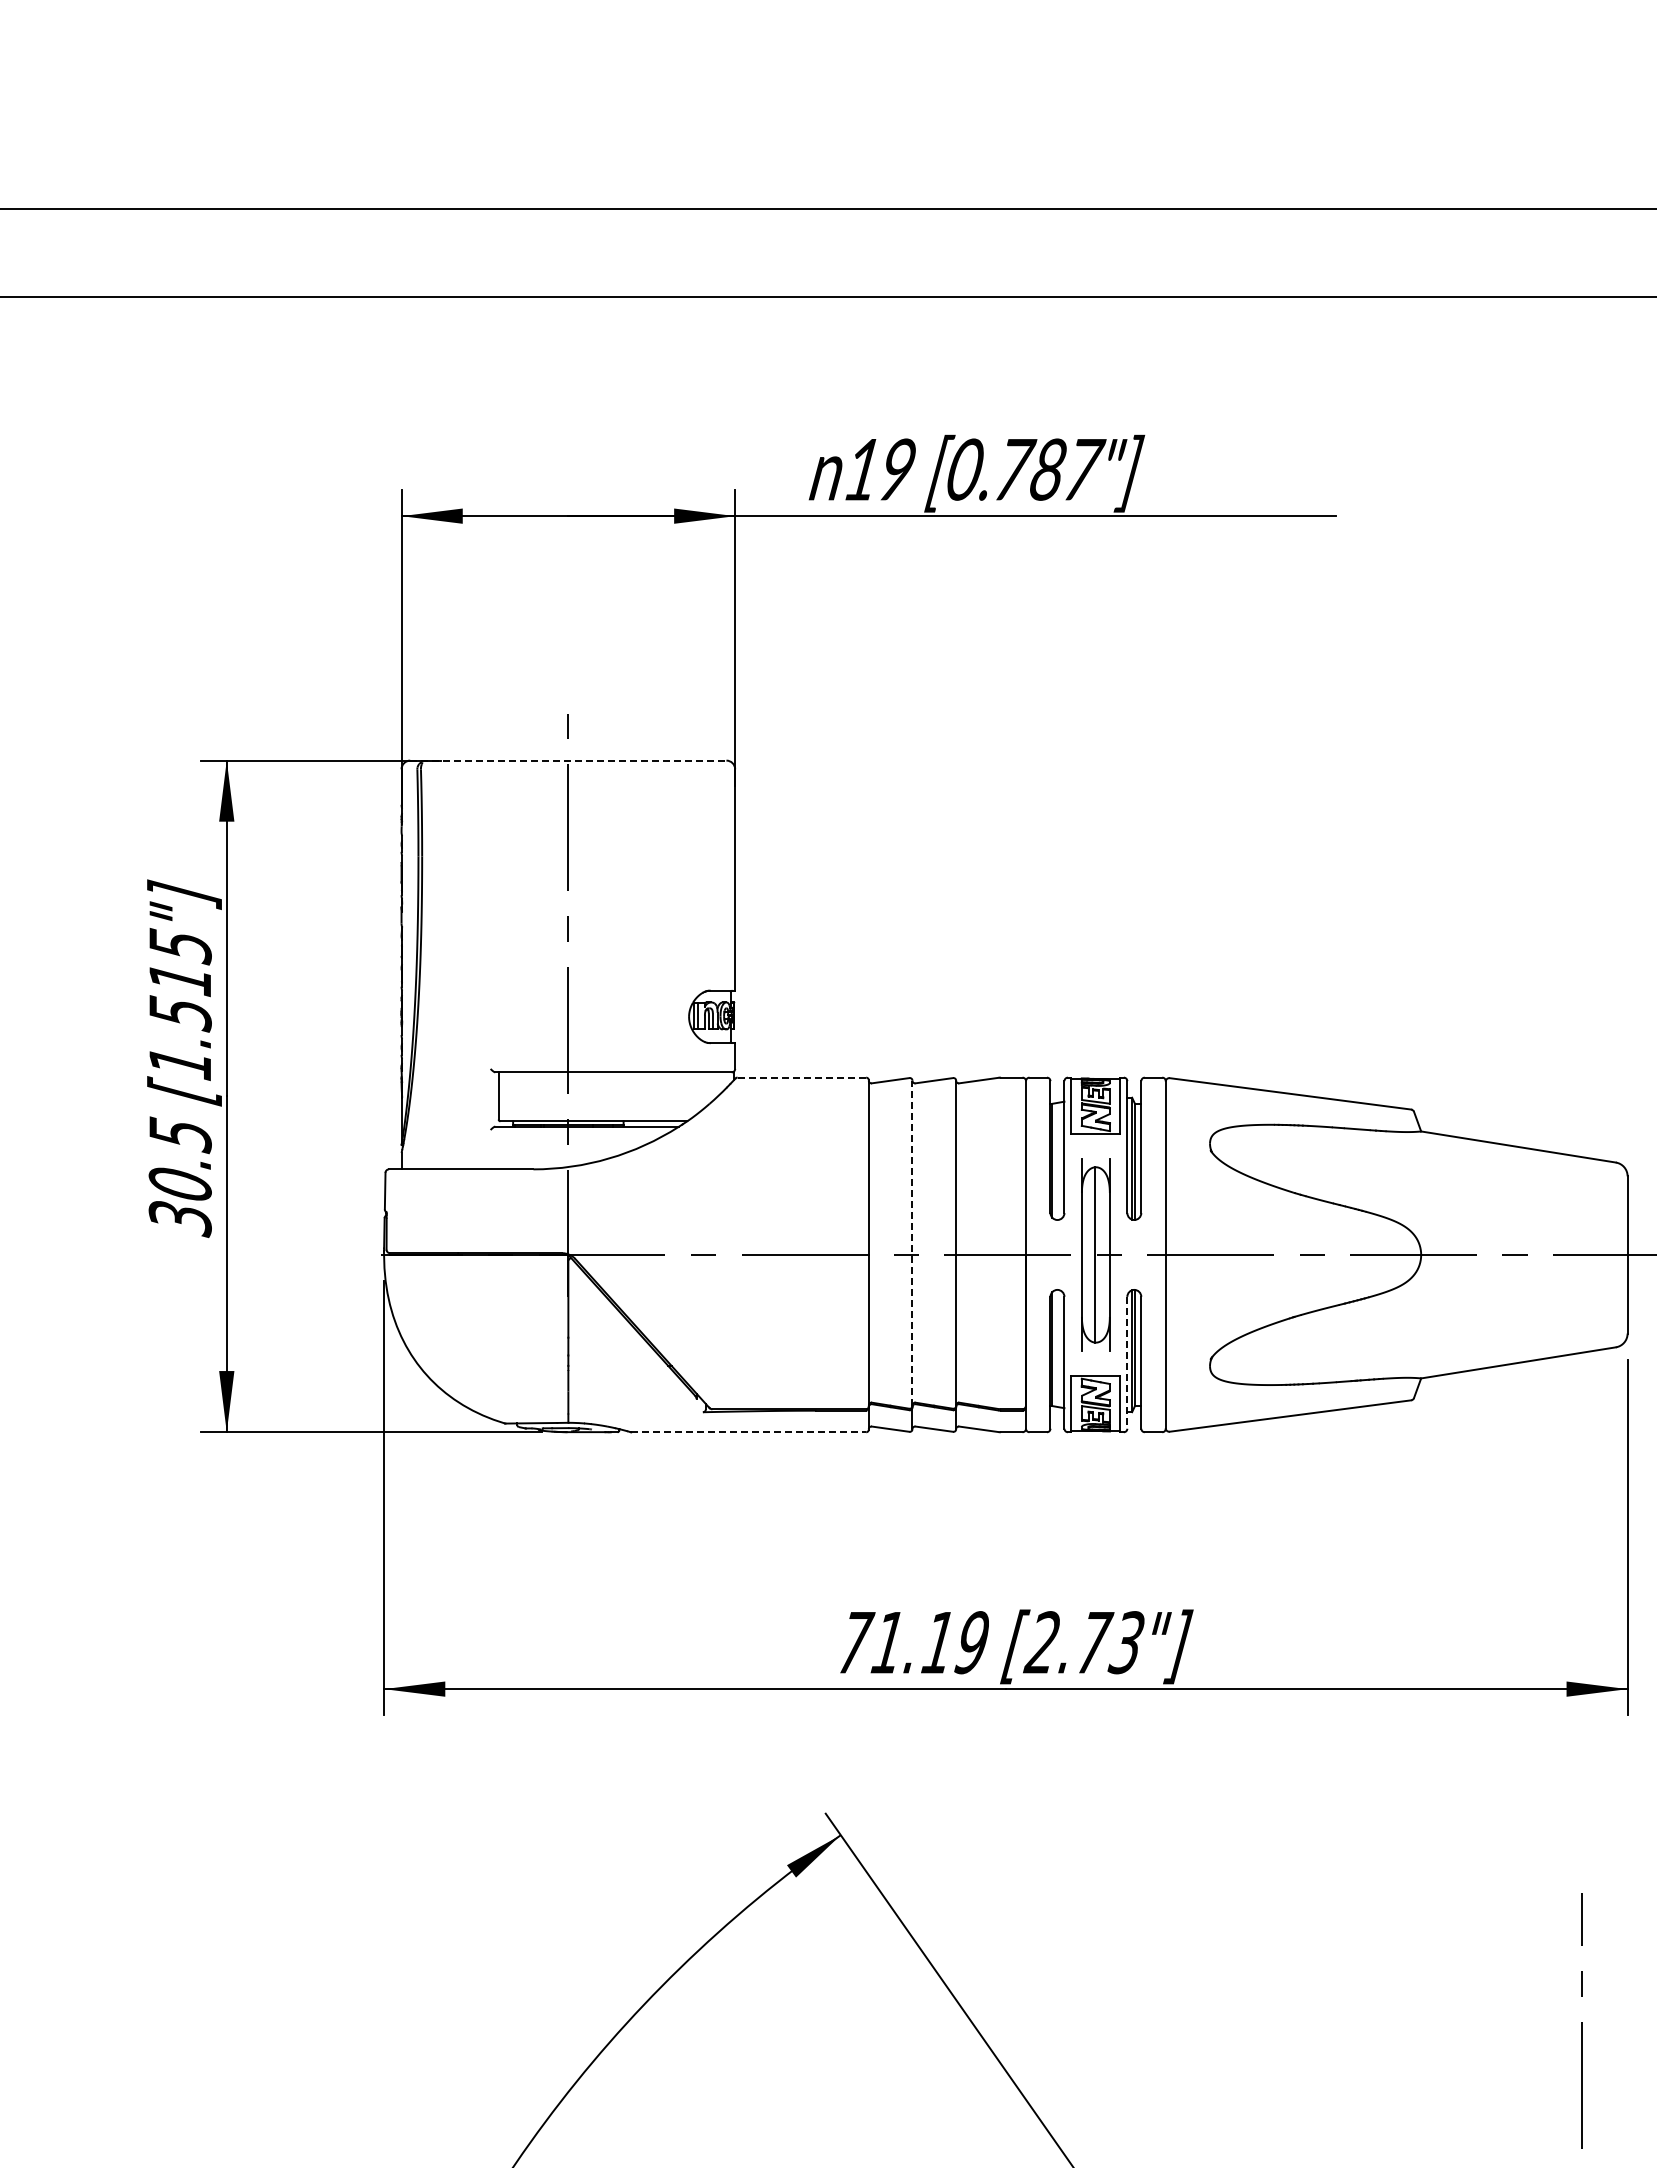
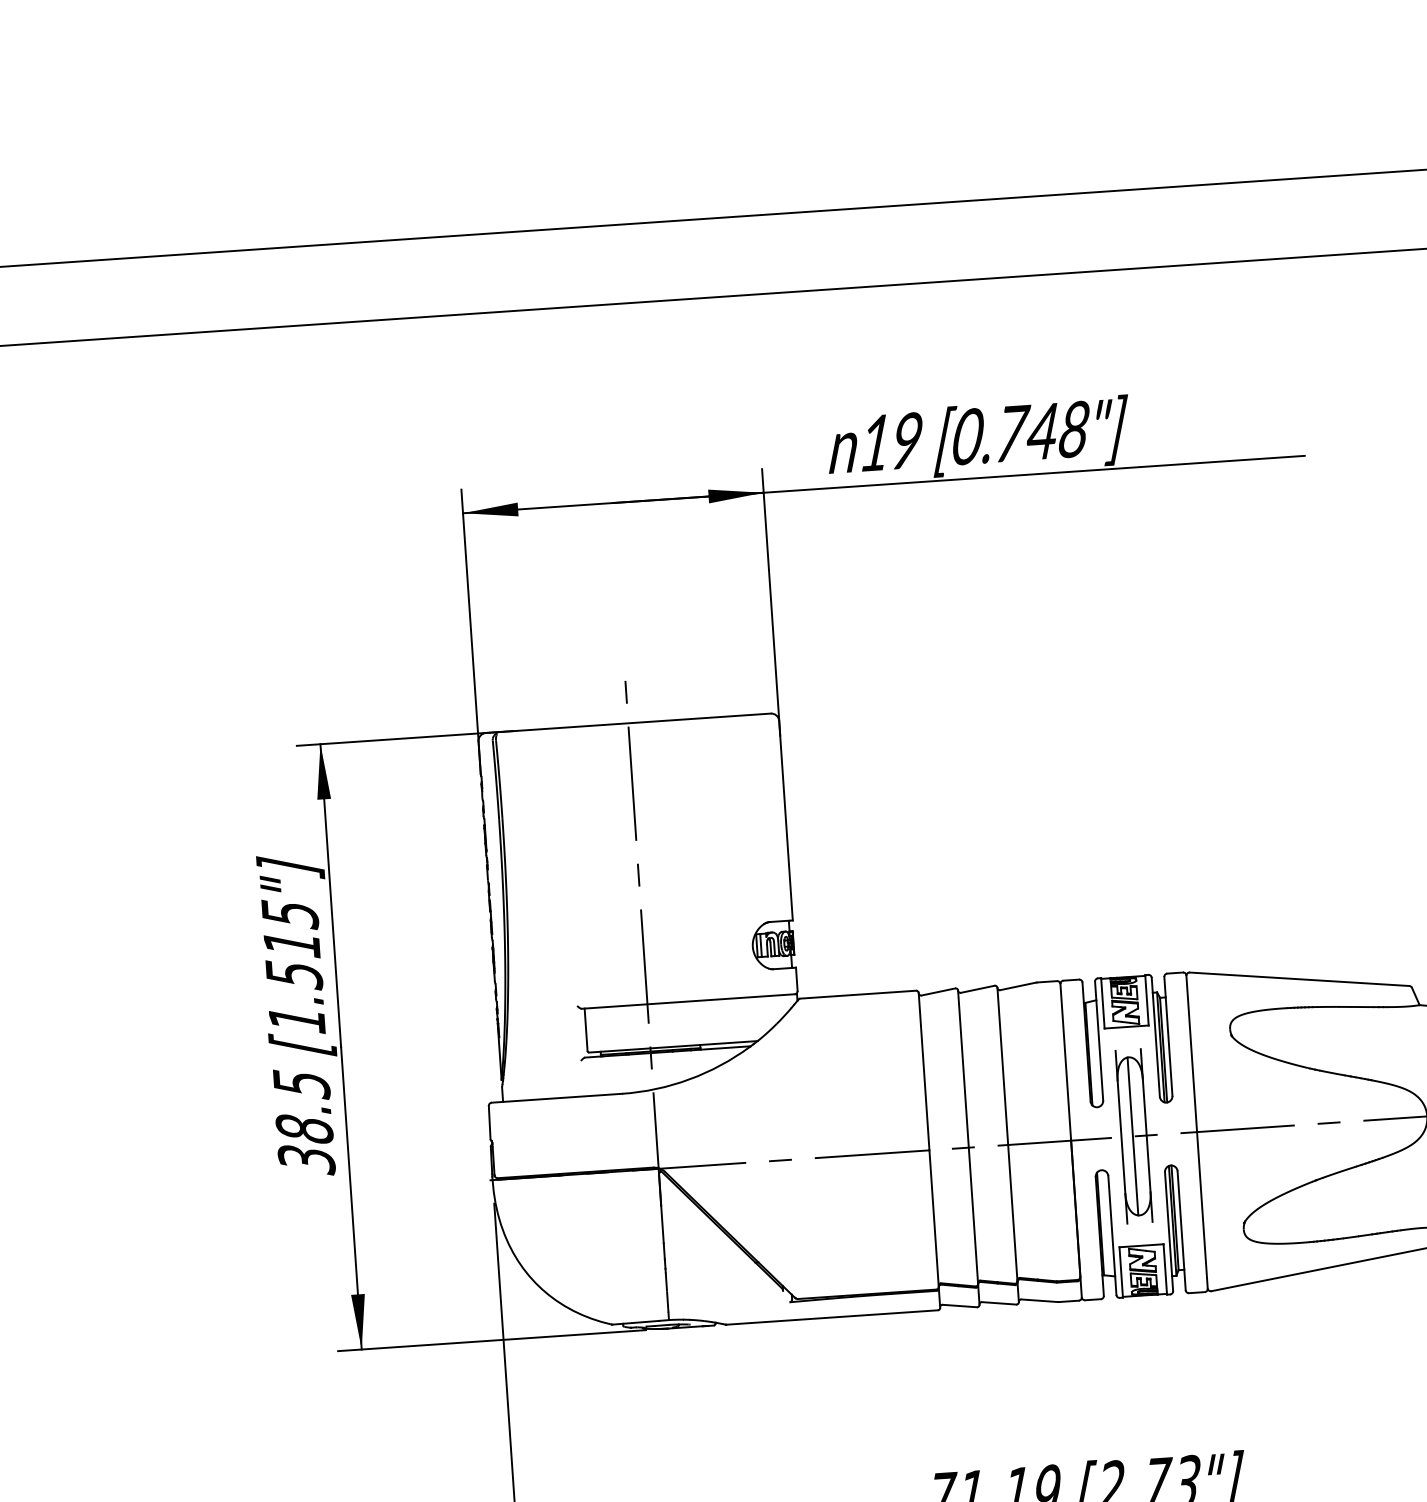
text: (1067, 469) -> (1060, 430), [0.787"] -> [0.748"]
line: (568, 760) -> (628, 723), dashed -> solid
line: (802, 1077) -> (858, 994), dashed -> solid
text: (180, 1184) -> (304, 1129), 30.5 -> 38.5
line: (912, 1243) -> (968, 1137), dashed -> solid
line: (1127, 1362) -> (1169, 1231), dashed -> solid
line: (749, 1432) -> (832, 1317), dashed -> solid

